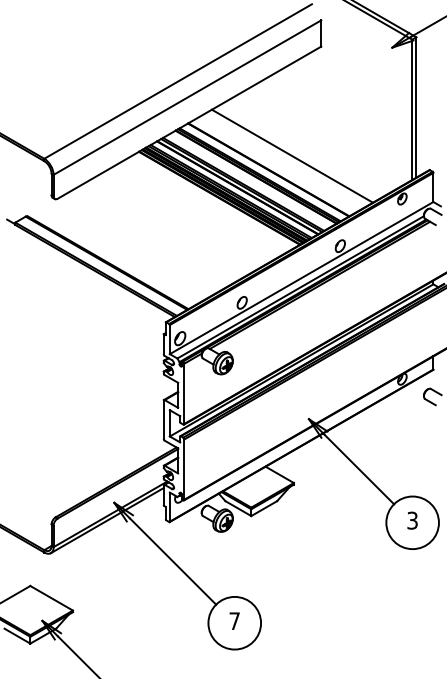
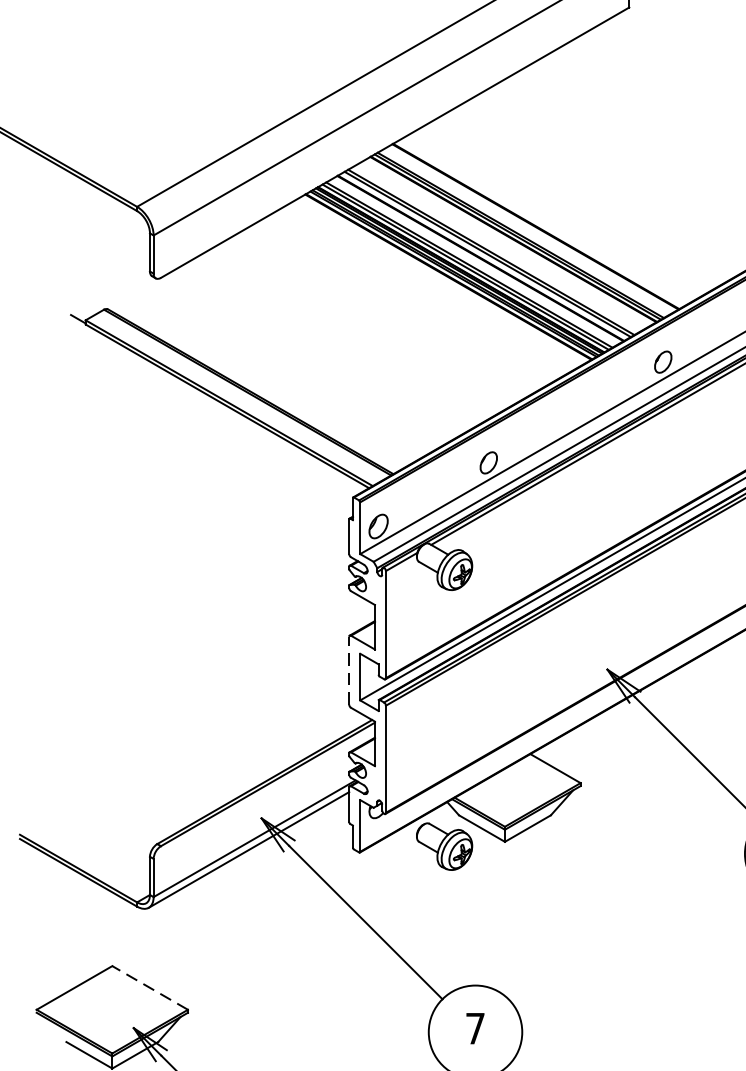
line: (291, 155) -> (576, 201), removed
line: (163, 419) -> (348, 670), solid -> dashed
line: (51, 598) -> (149, 988), solid -> dashed

